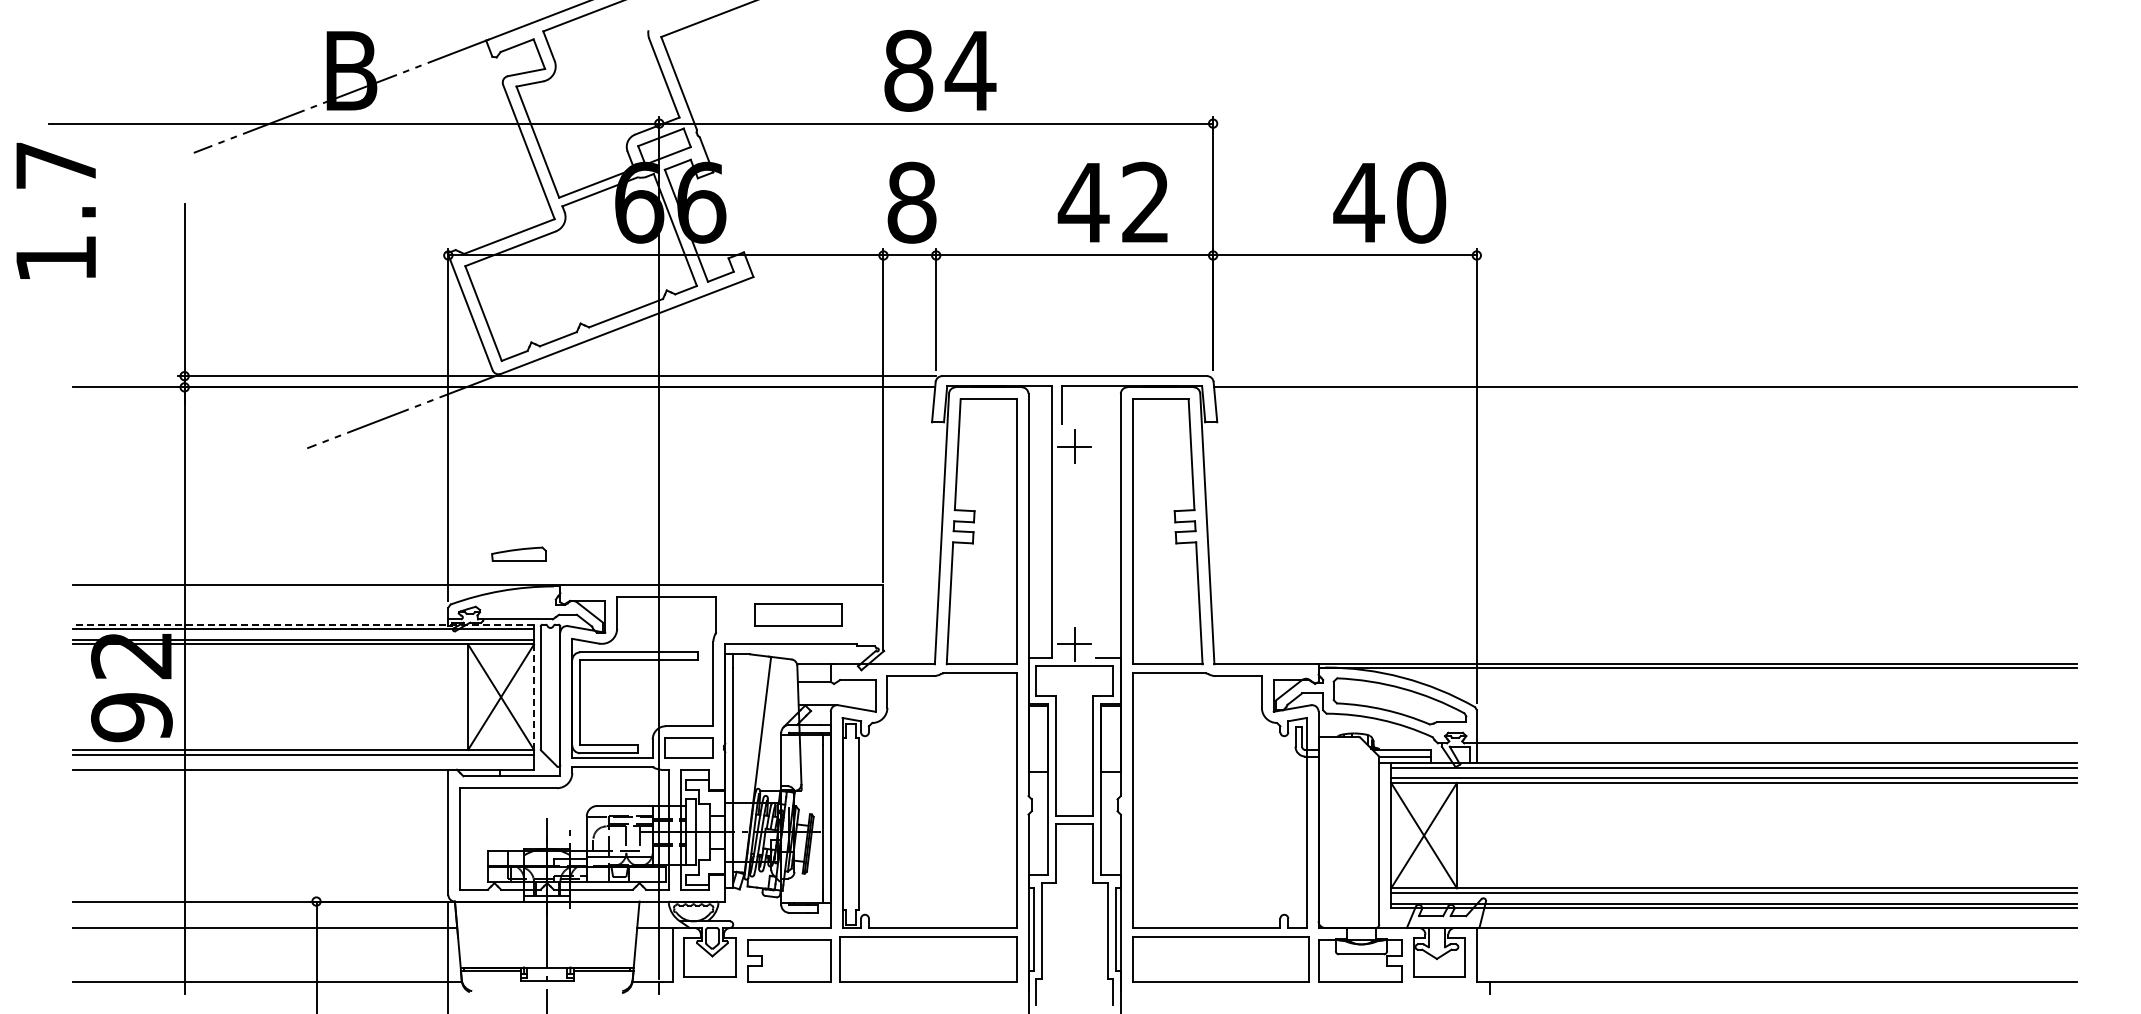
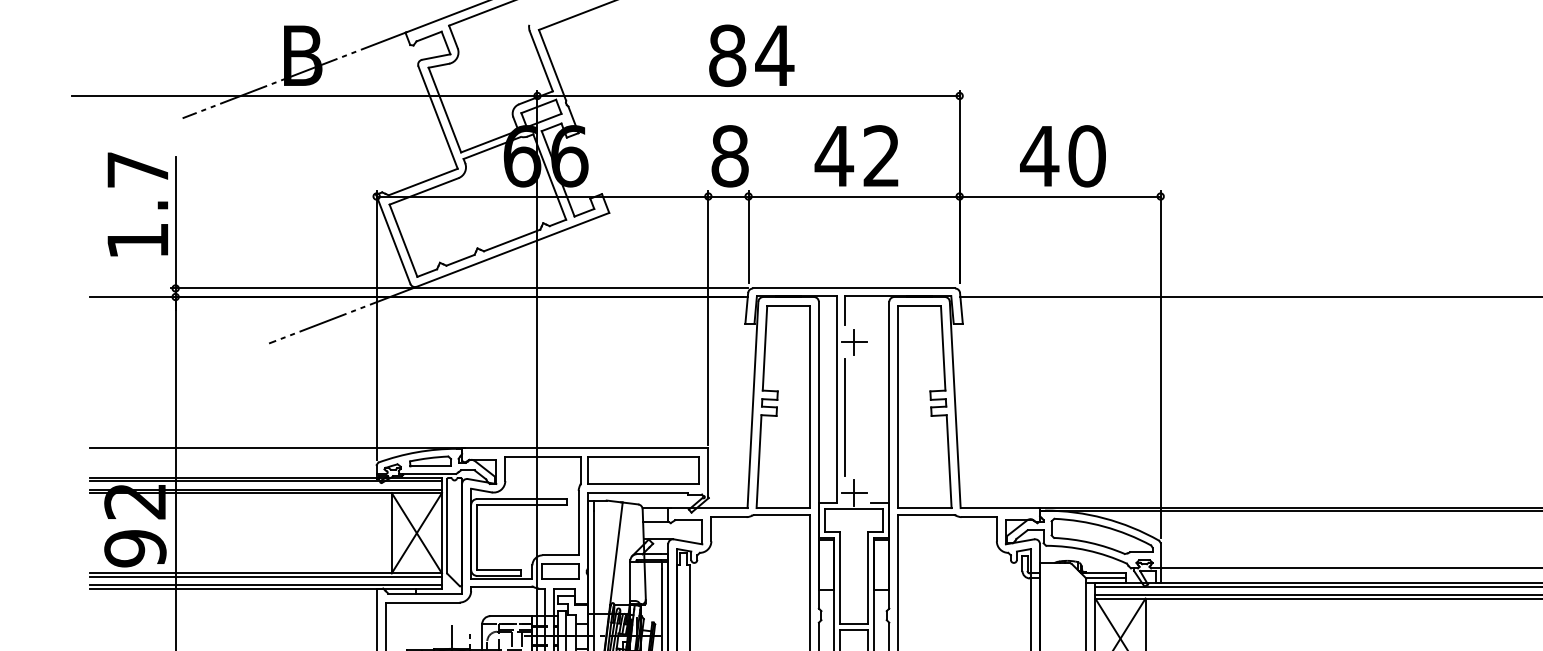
text: (1112, 201) -> (856, 155), moved
text: (1389, 202) -> (1062, 156), moved
text: (55, 210) -> (137, 204), moved
line: (1062, 545) -> (844, 417), added
part: (518, 553) -> (430, 461), moved
part: (798, 614) -> (643, 470), size x1.67
line: (303, 624) -> (266, 477), dashed -> solid
line: (534, 697) -> (442, 533), dashed -> solid
line: (303, 765) -> (266, 585), added

